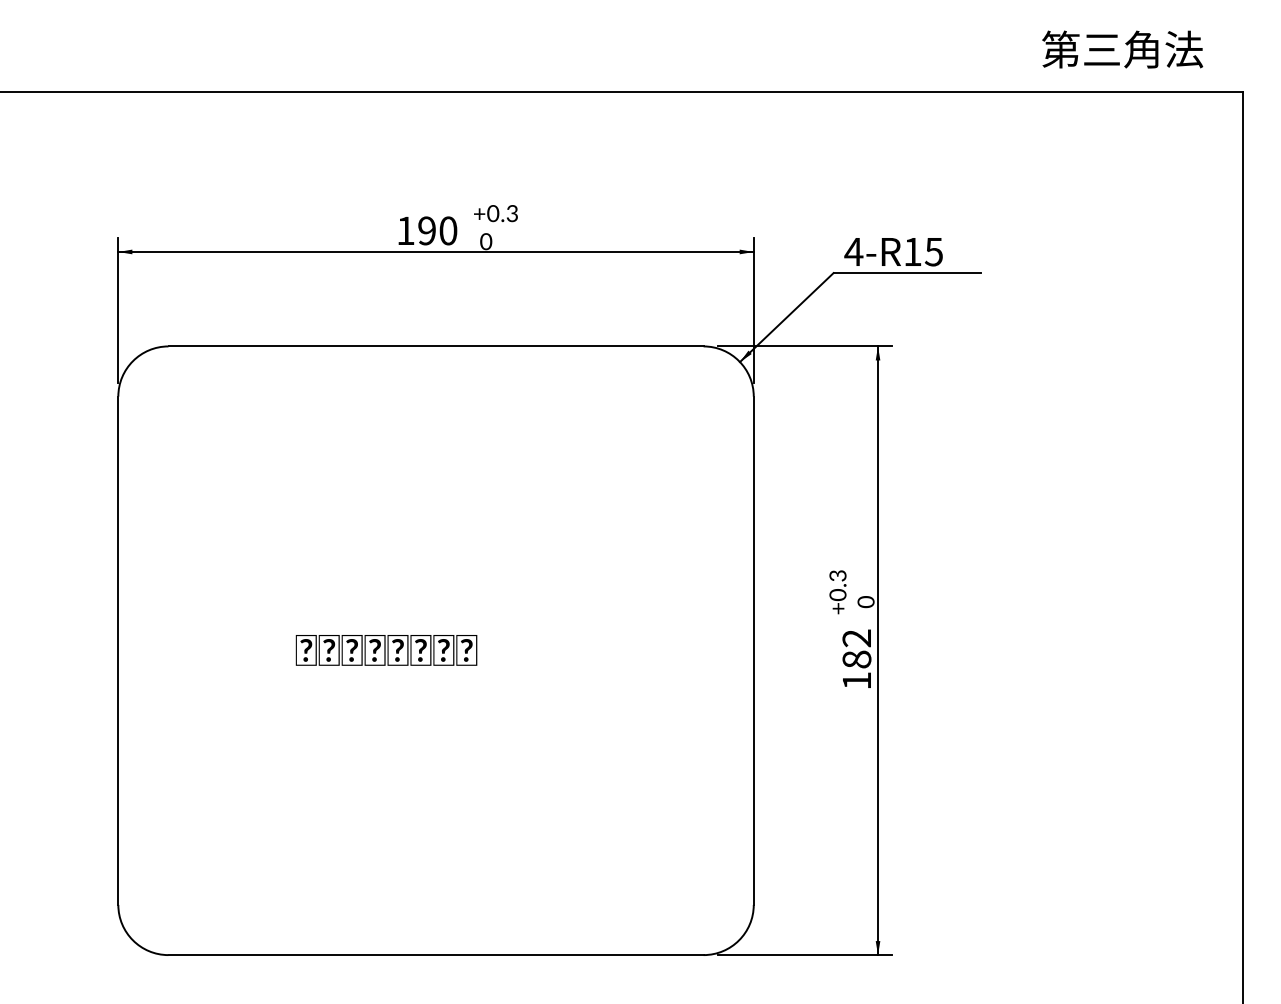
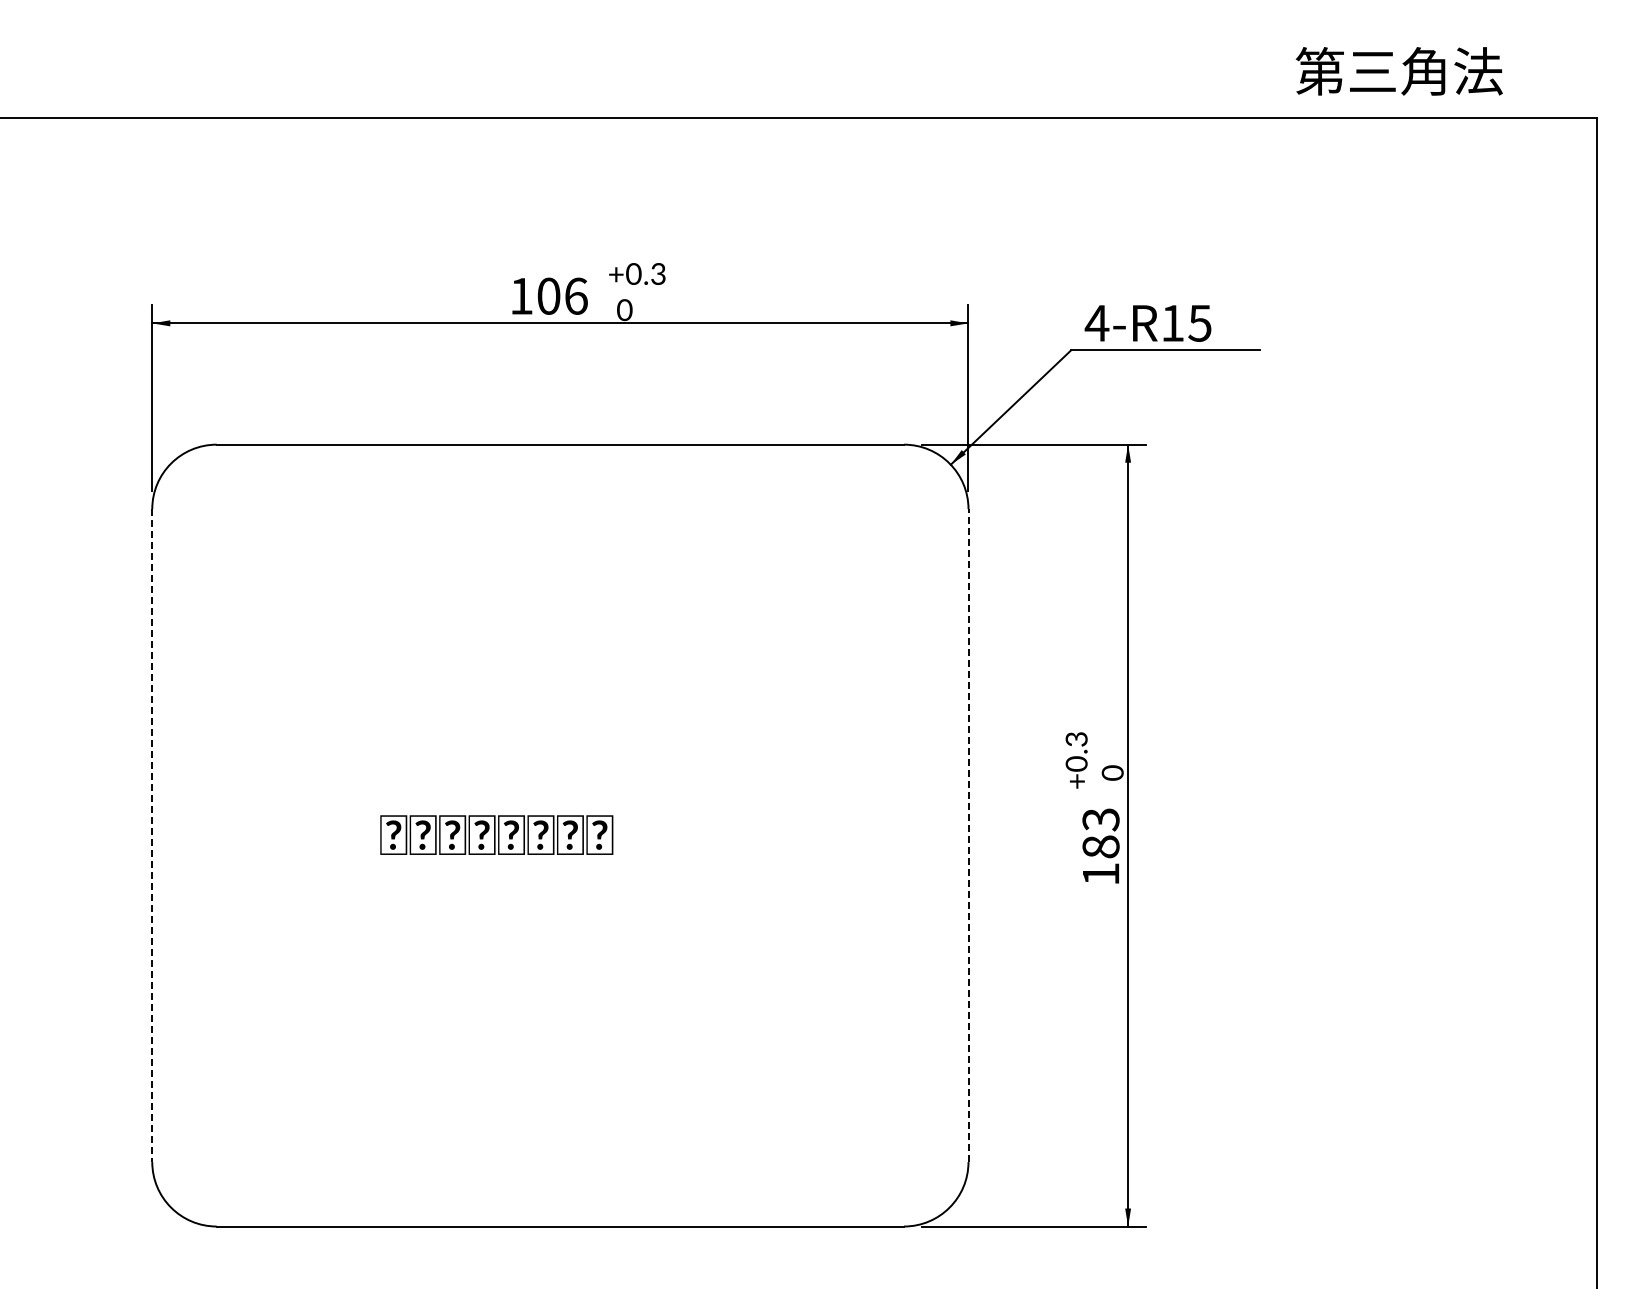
text: (1122, 49) -> (1398, 71), moved
text: (437, 230) -> (562, 295), 190 -> 106
text: (856, 638) -> (1100, 819), 182 -> 183
line: (753, 650) -> (968, 835), solid -> dashed
line: (118, 651) -> (152, 836), solid -> dashed

